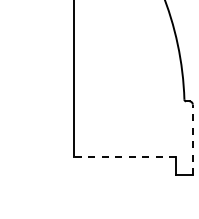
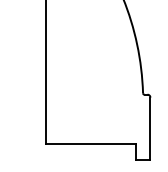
line: (192, 139) -> (150, 128), dashed -> solid
line: (125, 157) -> (91, 144), dashed -> solid

